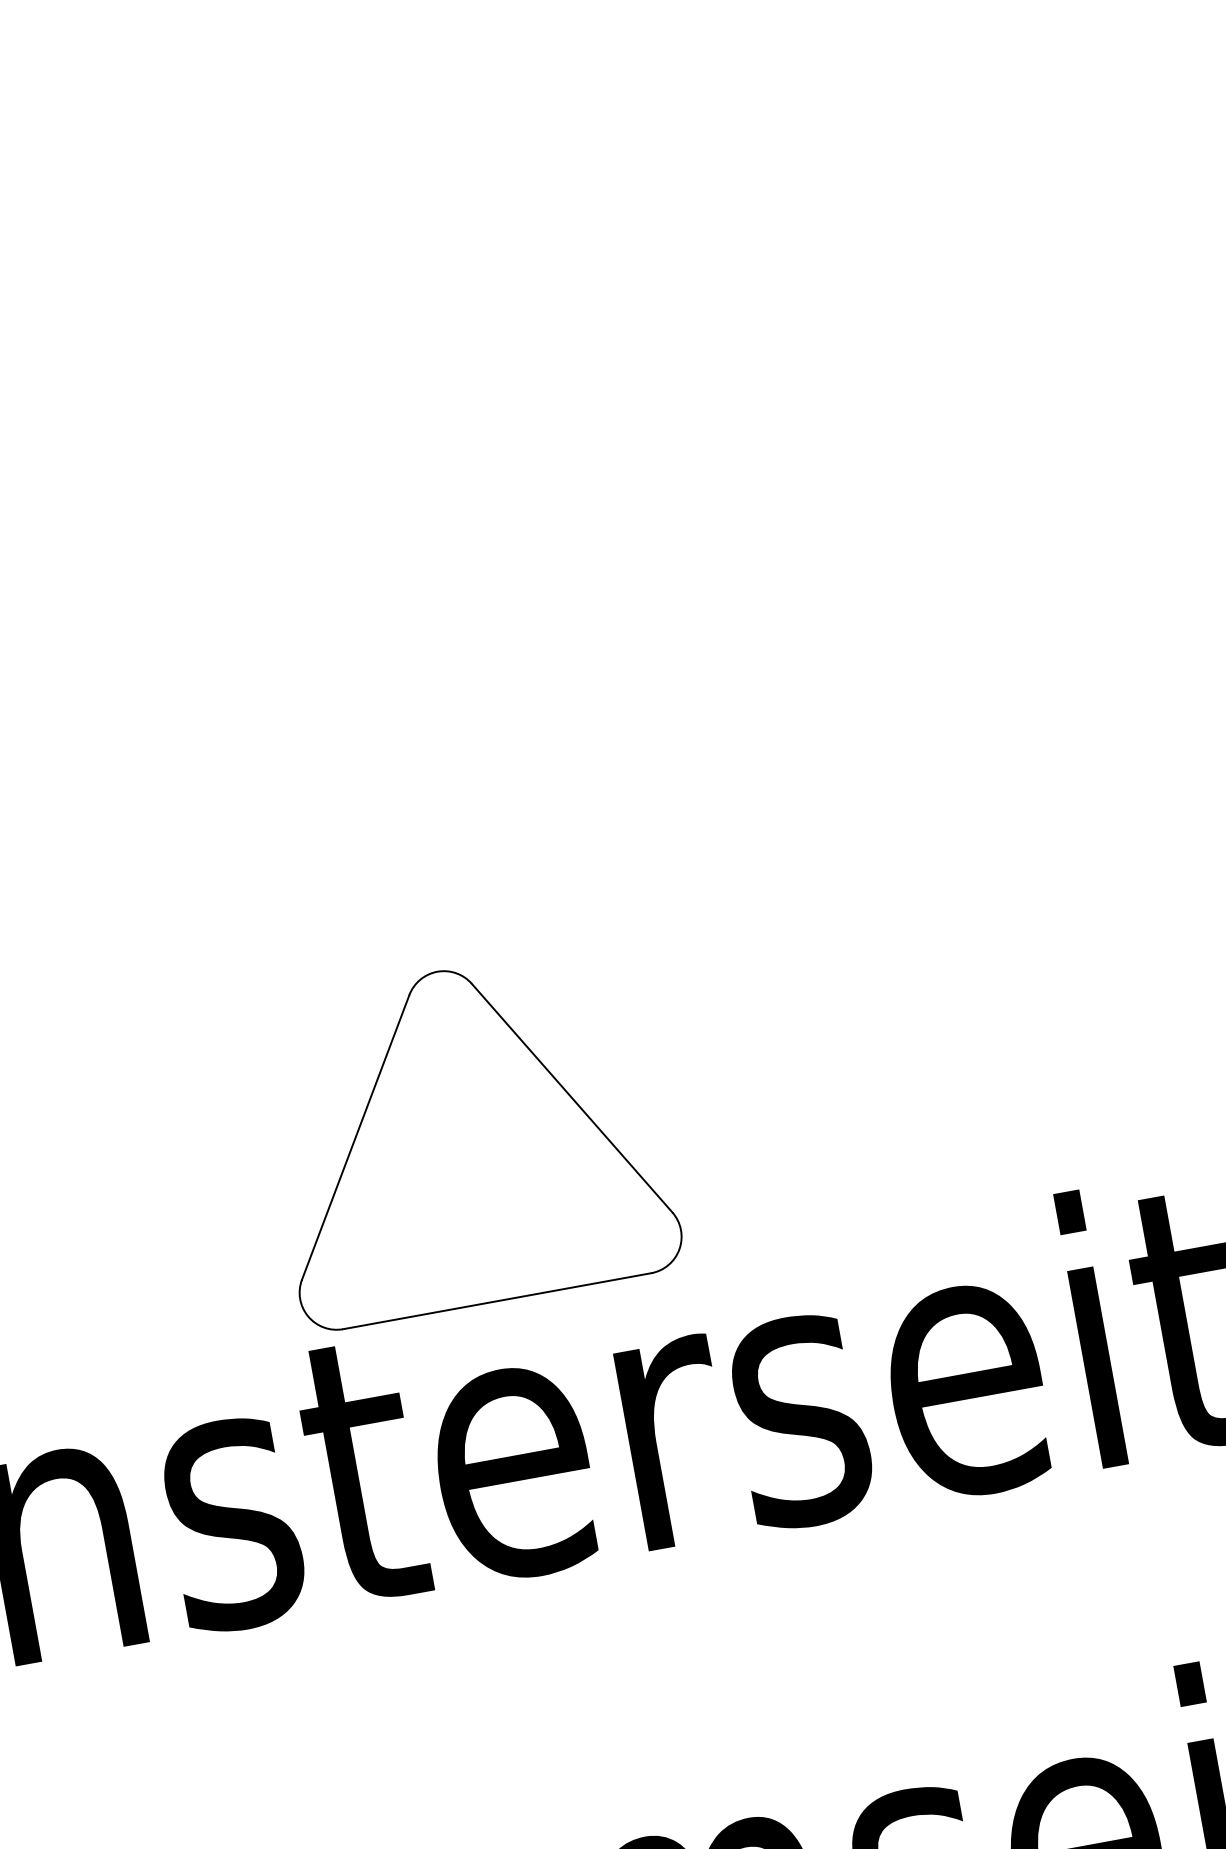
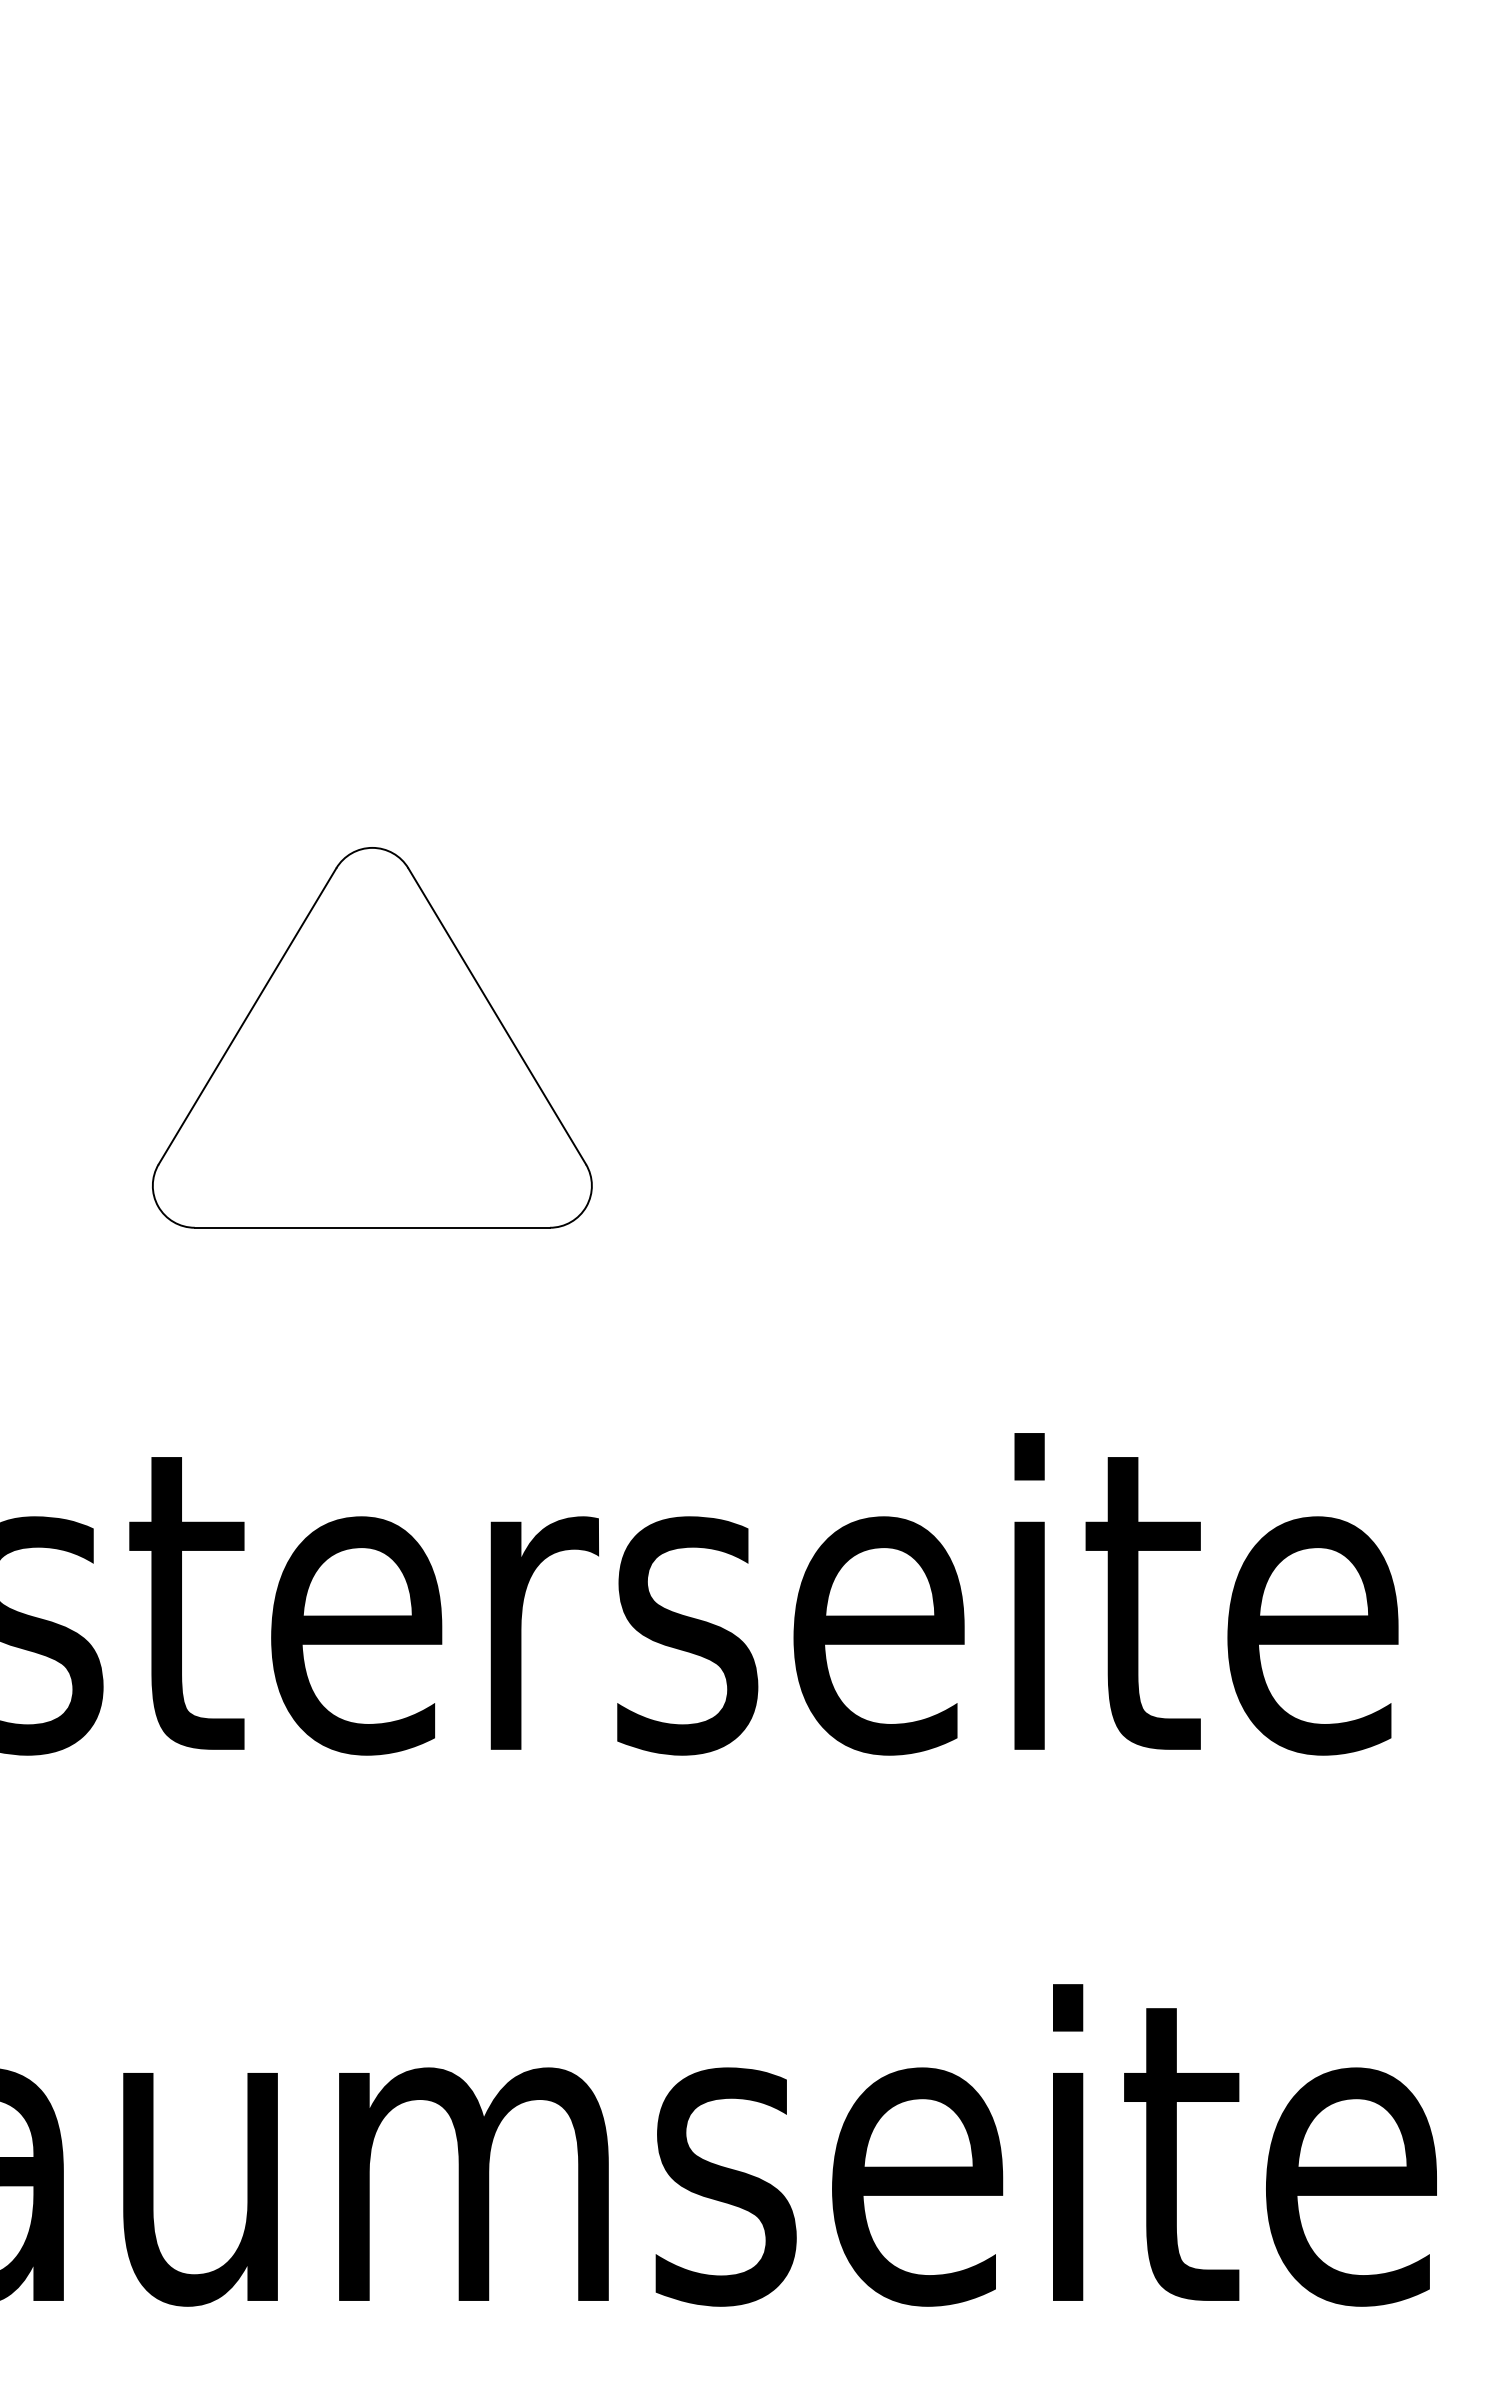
part: (467, 1136) -> (372, 1037), moved

